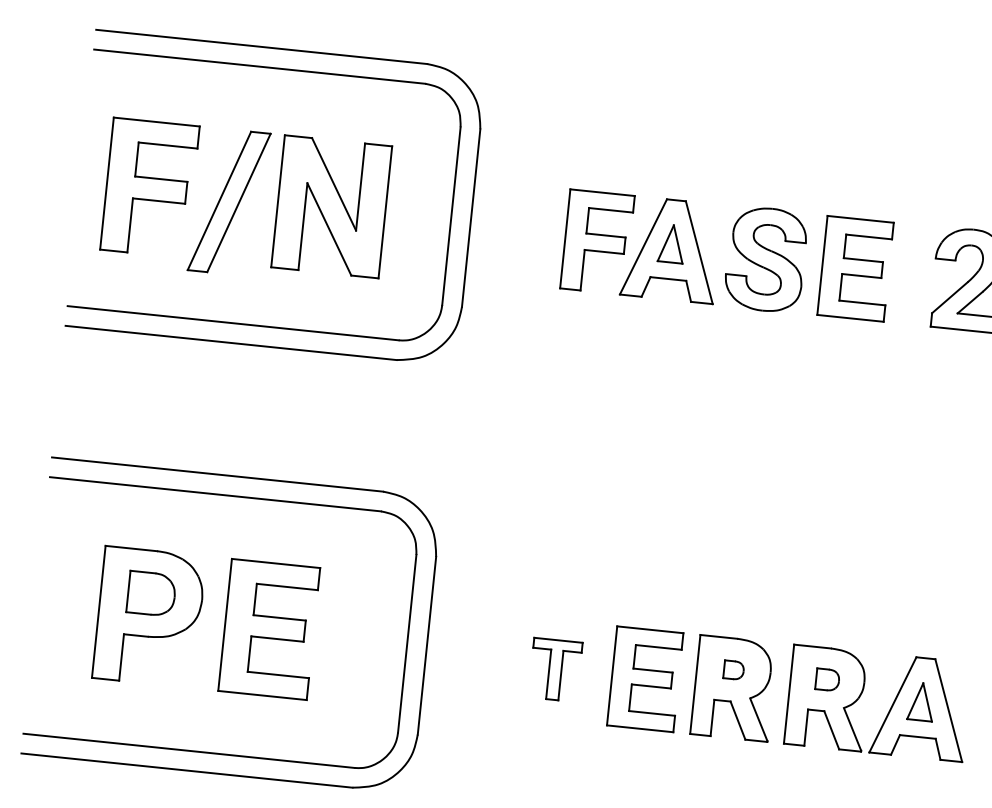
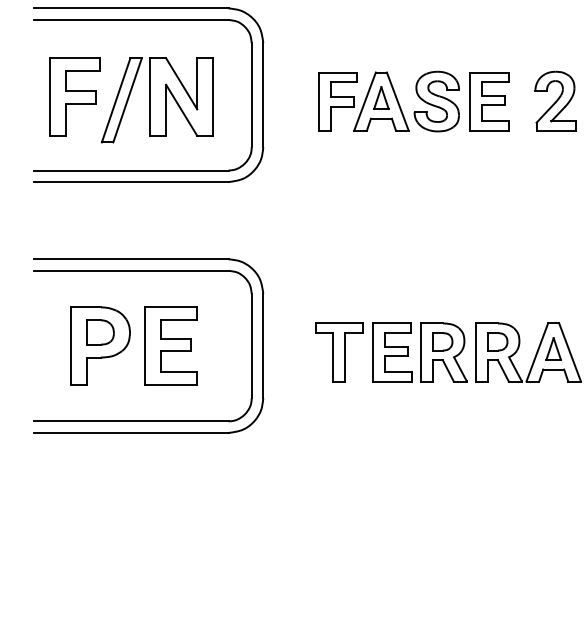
part: (733, 669) -> (442, 341), size x1.67
part: (555, 670) -> (339, 352), size x1.67
part: (826, 679) -> (497, 341), size x1.43

